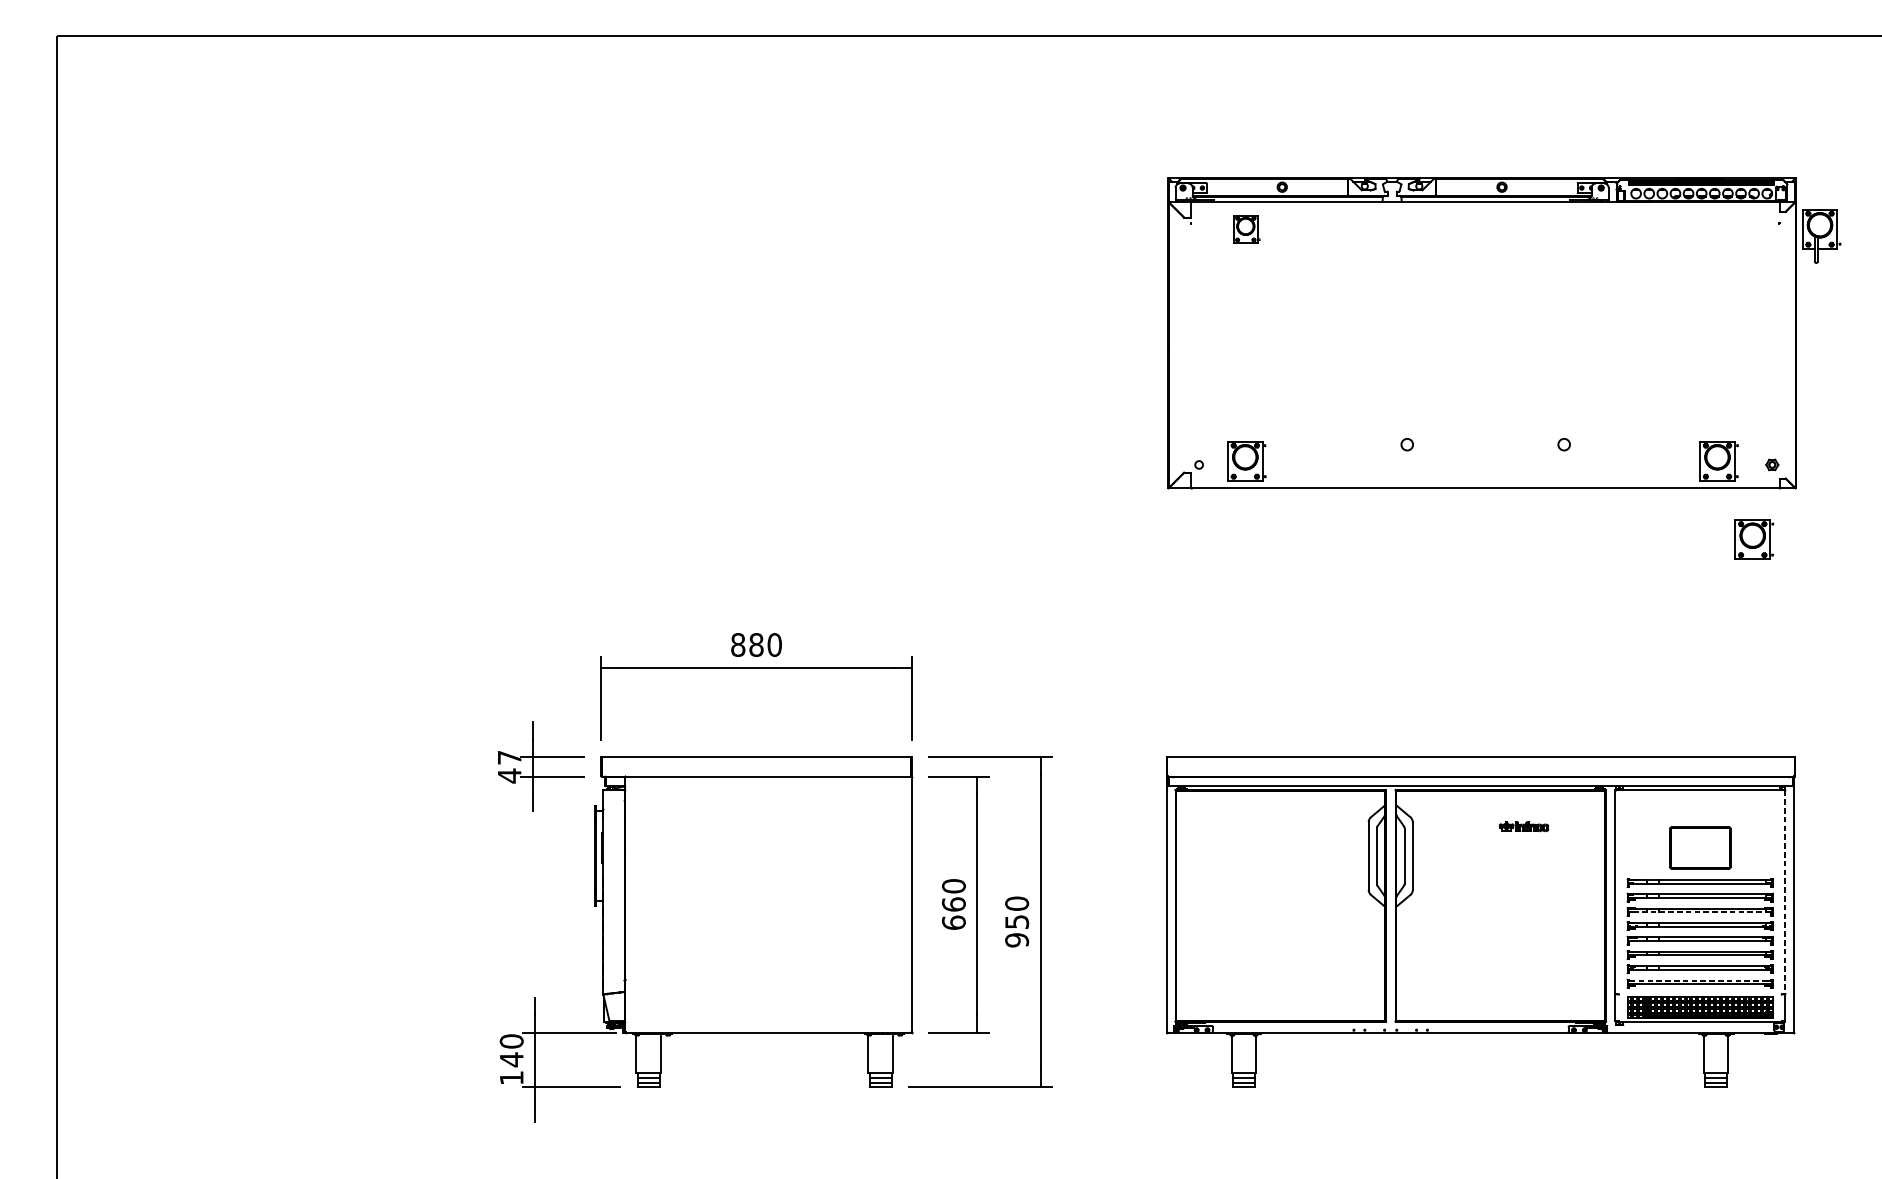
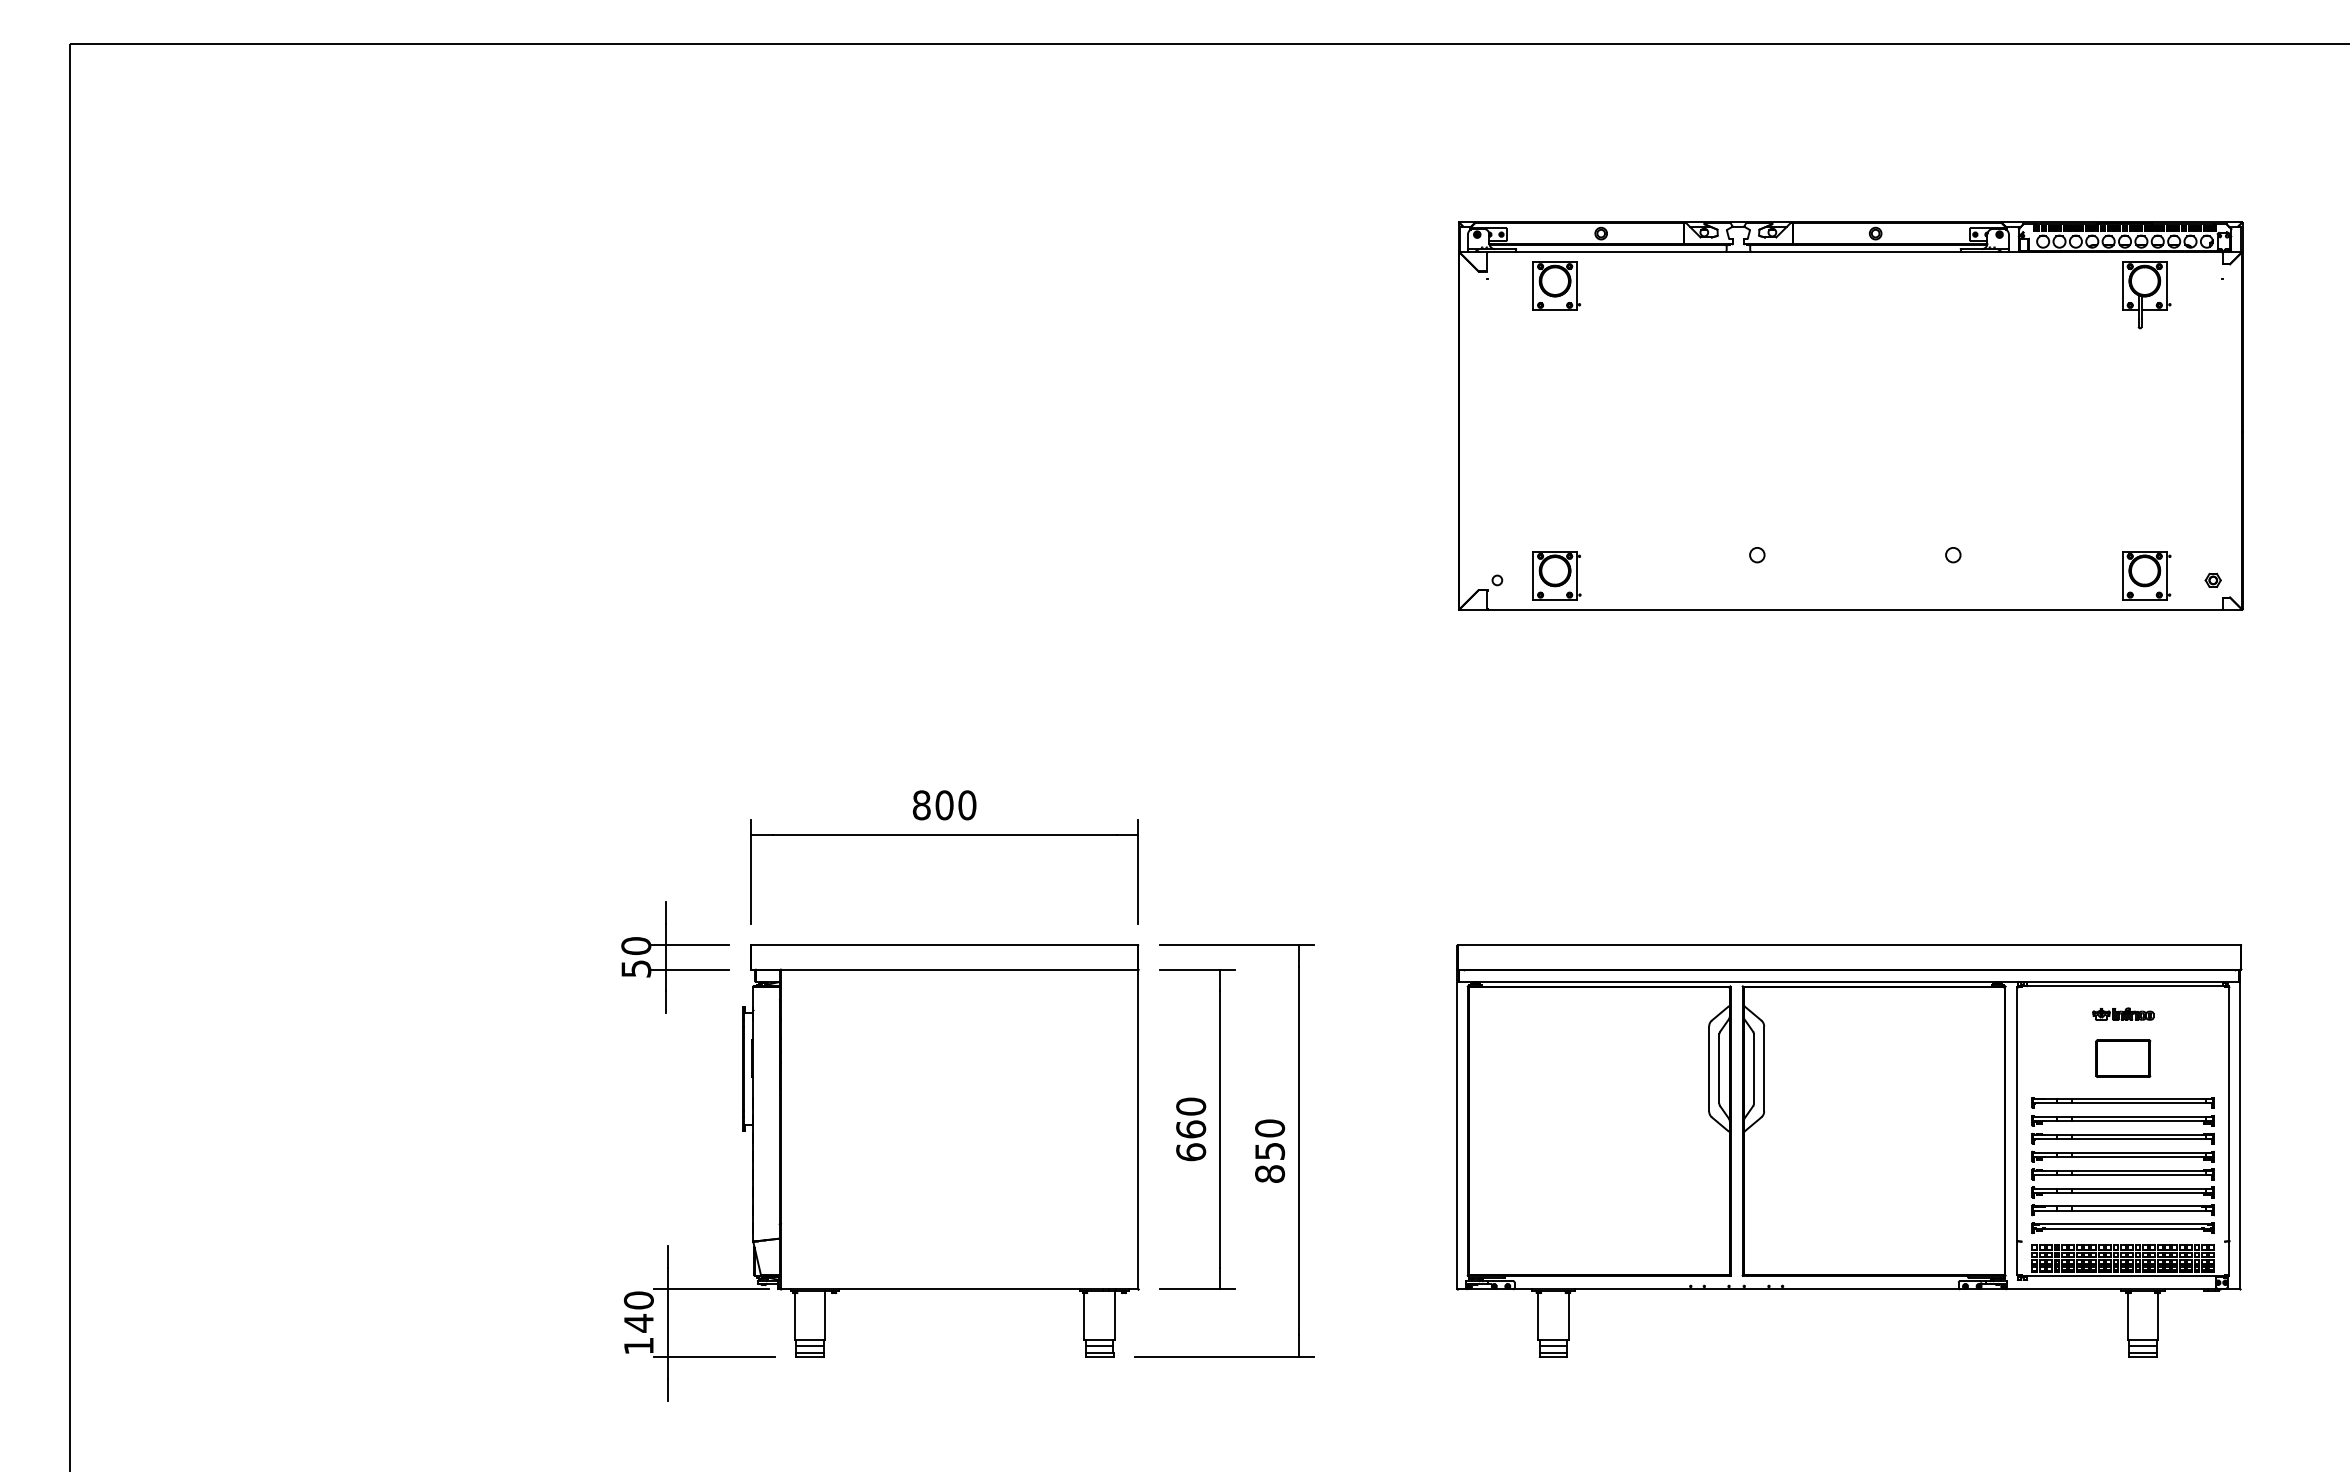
part: (1246, 228) -> (1556, 285), size x1.43
part: (1821, 236) -> (2146, 295), moved
part: (1754, 539) -> (2190, 673), removed
text: (756, 645) -> (944, 805), 880 -> 800
text: (509, 766) -> (636, 957), 47 -> 50
part: (1524, 826) -> (2123, 1013), moved
part: (1700, 847) -> (2123, 1058), size x0.71
line: (1785, 892) -> (2229, 1114), dashed -> solid
line: (1700, 912) -> (2123, 1139), dashed -> solid
text: (1017, 940) -> (1270, 1174), 950 -> 850
line: (1700, 980) -> (2123, 1224), dashed -> solid

